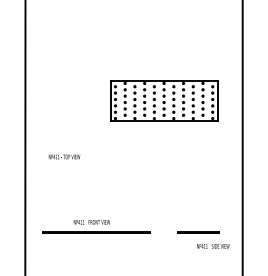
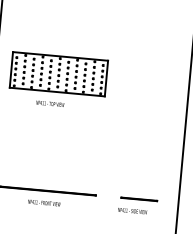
part: (164, 100) -> (59, 73), moved
text: (64, 156) -> (50, 103), moved
text: (91, 222) -> (43, 203), moved
text: (213, 246) -> (132, 211), moved

